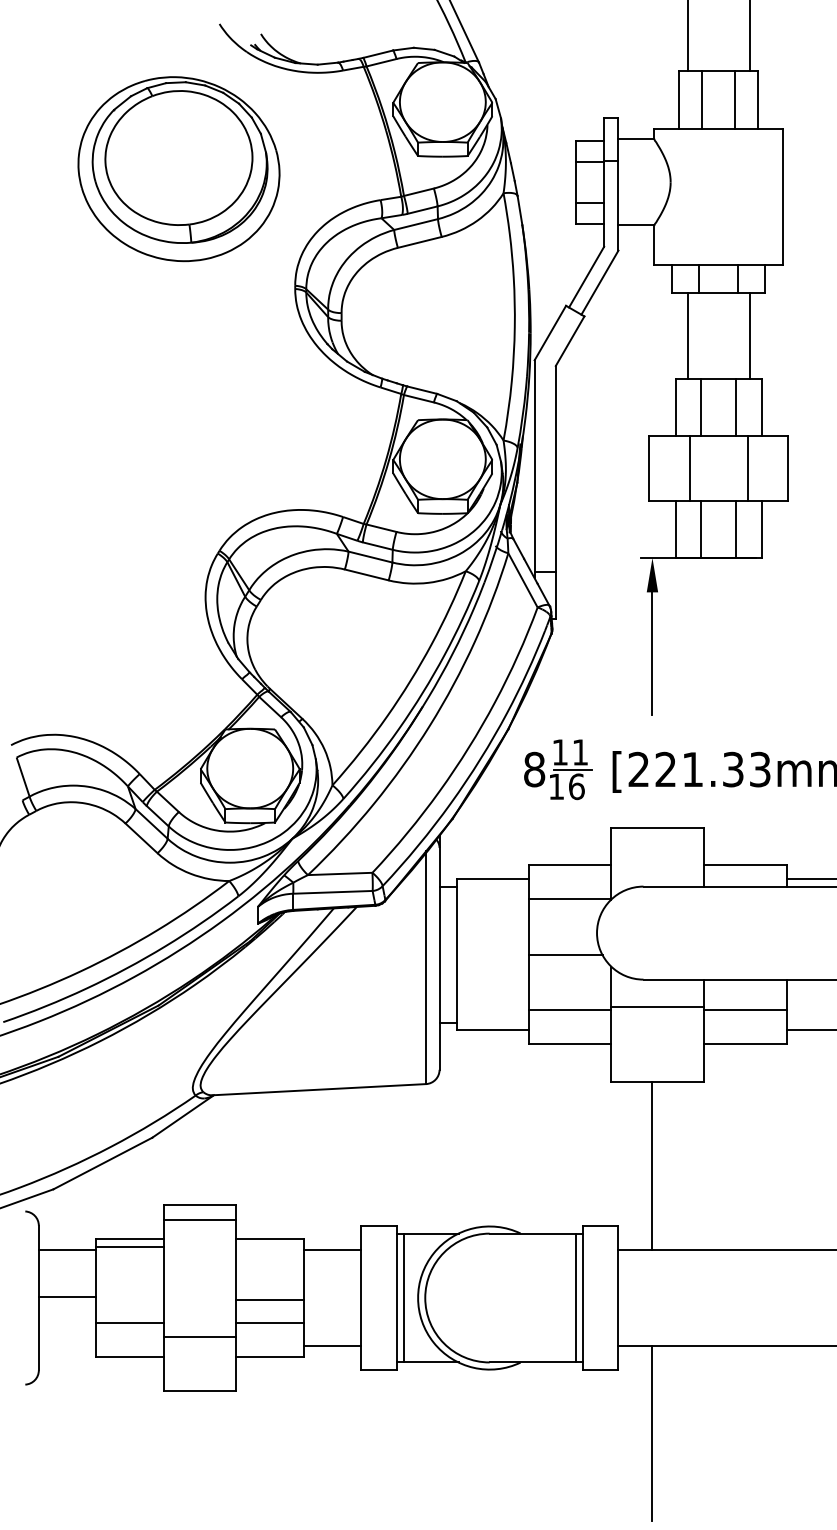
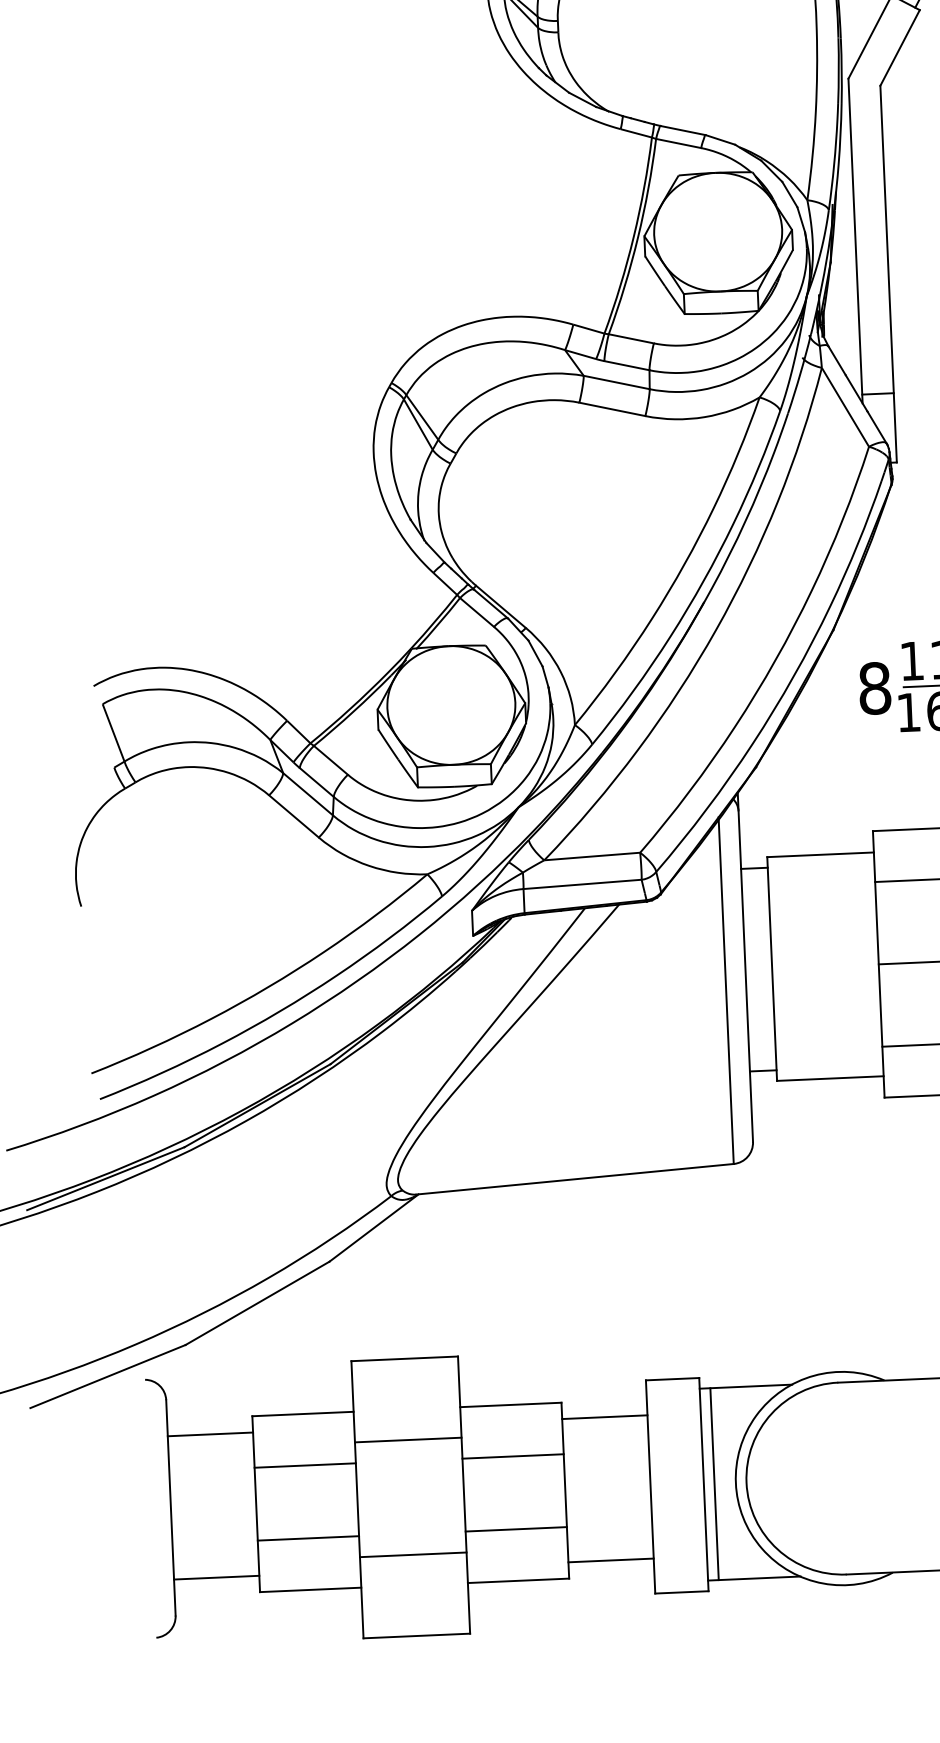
line: (199, 1219) -> (407, 1440), moved
line: (130, 1246) -> (305, 1465), moved
line: (67, 1297) -> (216, 1578), moved
line: (269, 1299) -> (512, 1456), moved

